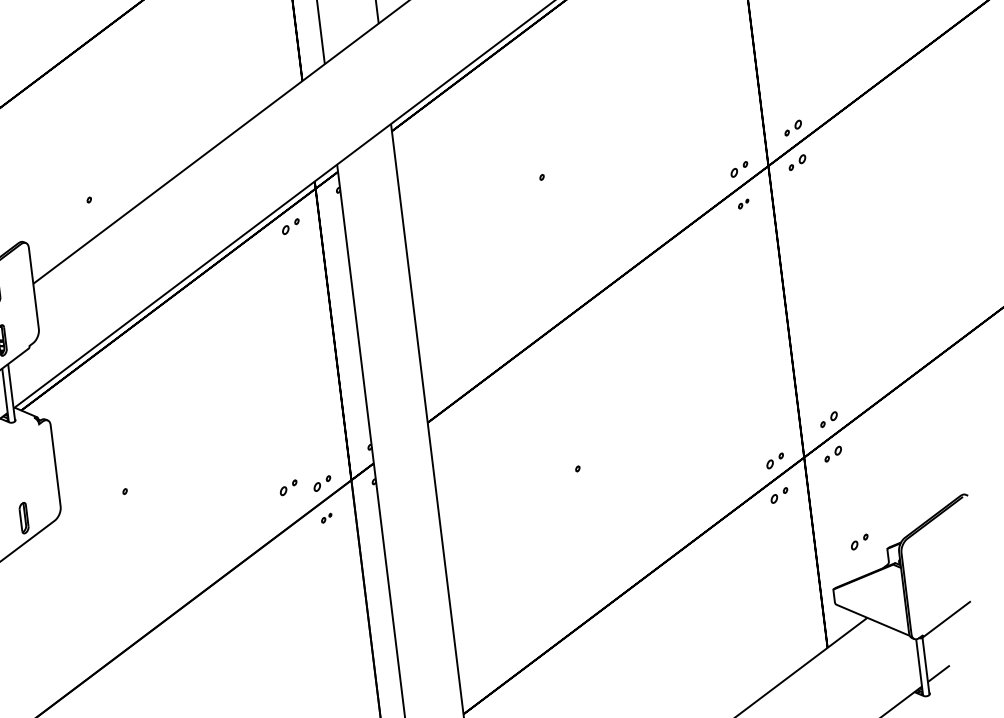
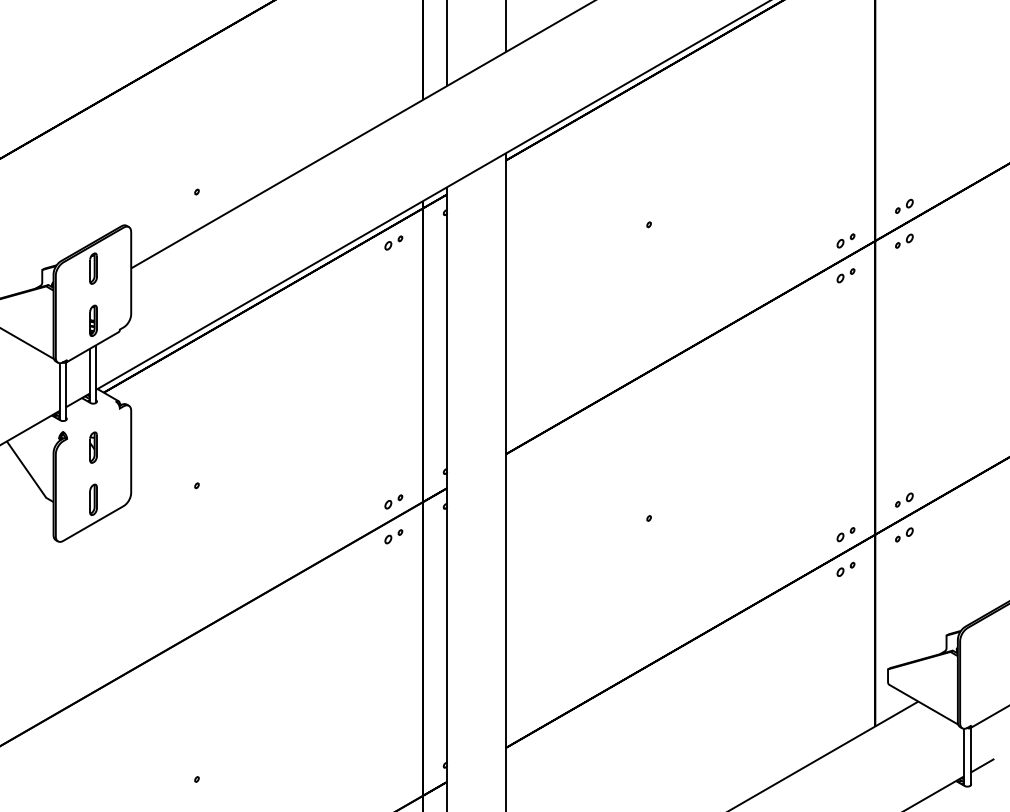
part: (743, 203) -> (845, 275), size x1.67
part: (17, 466) -> (93, 447), added
part: (288, 487) -> (359, 501), removed
part: (326, 517) -> (393, 536), size x1.67
part: (859, 541) -> (919, 624), removed

